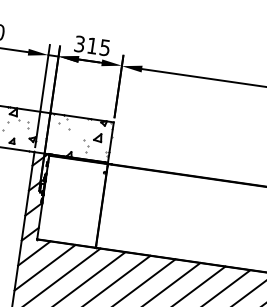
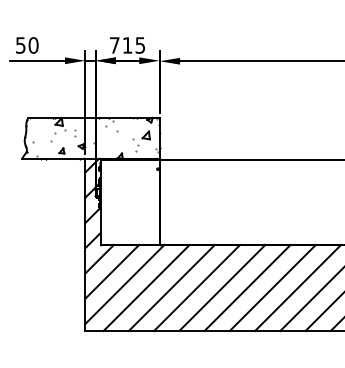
text: (79, 44) -> (114, 45), 315 -> 715

